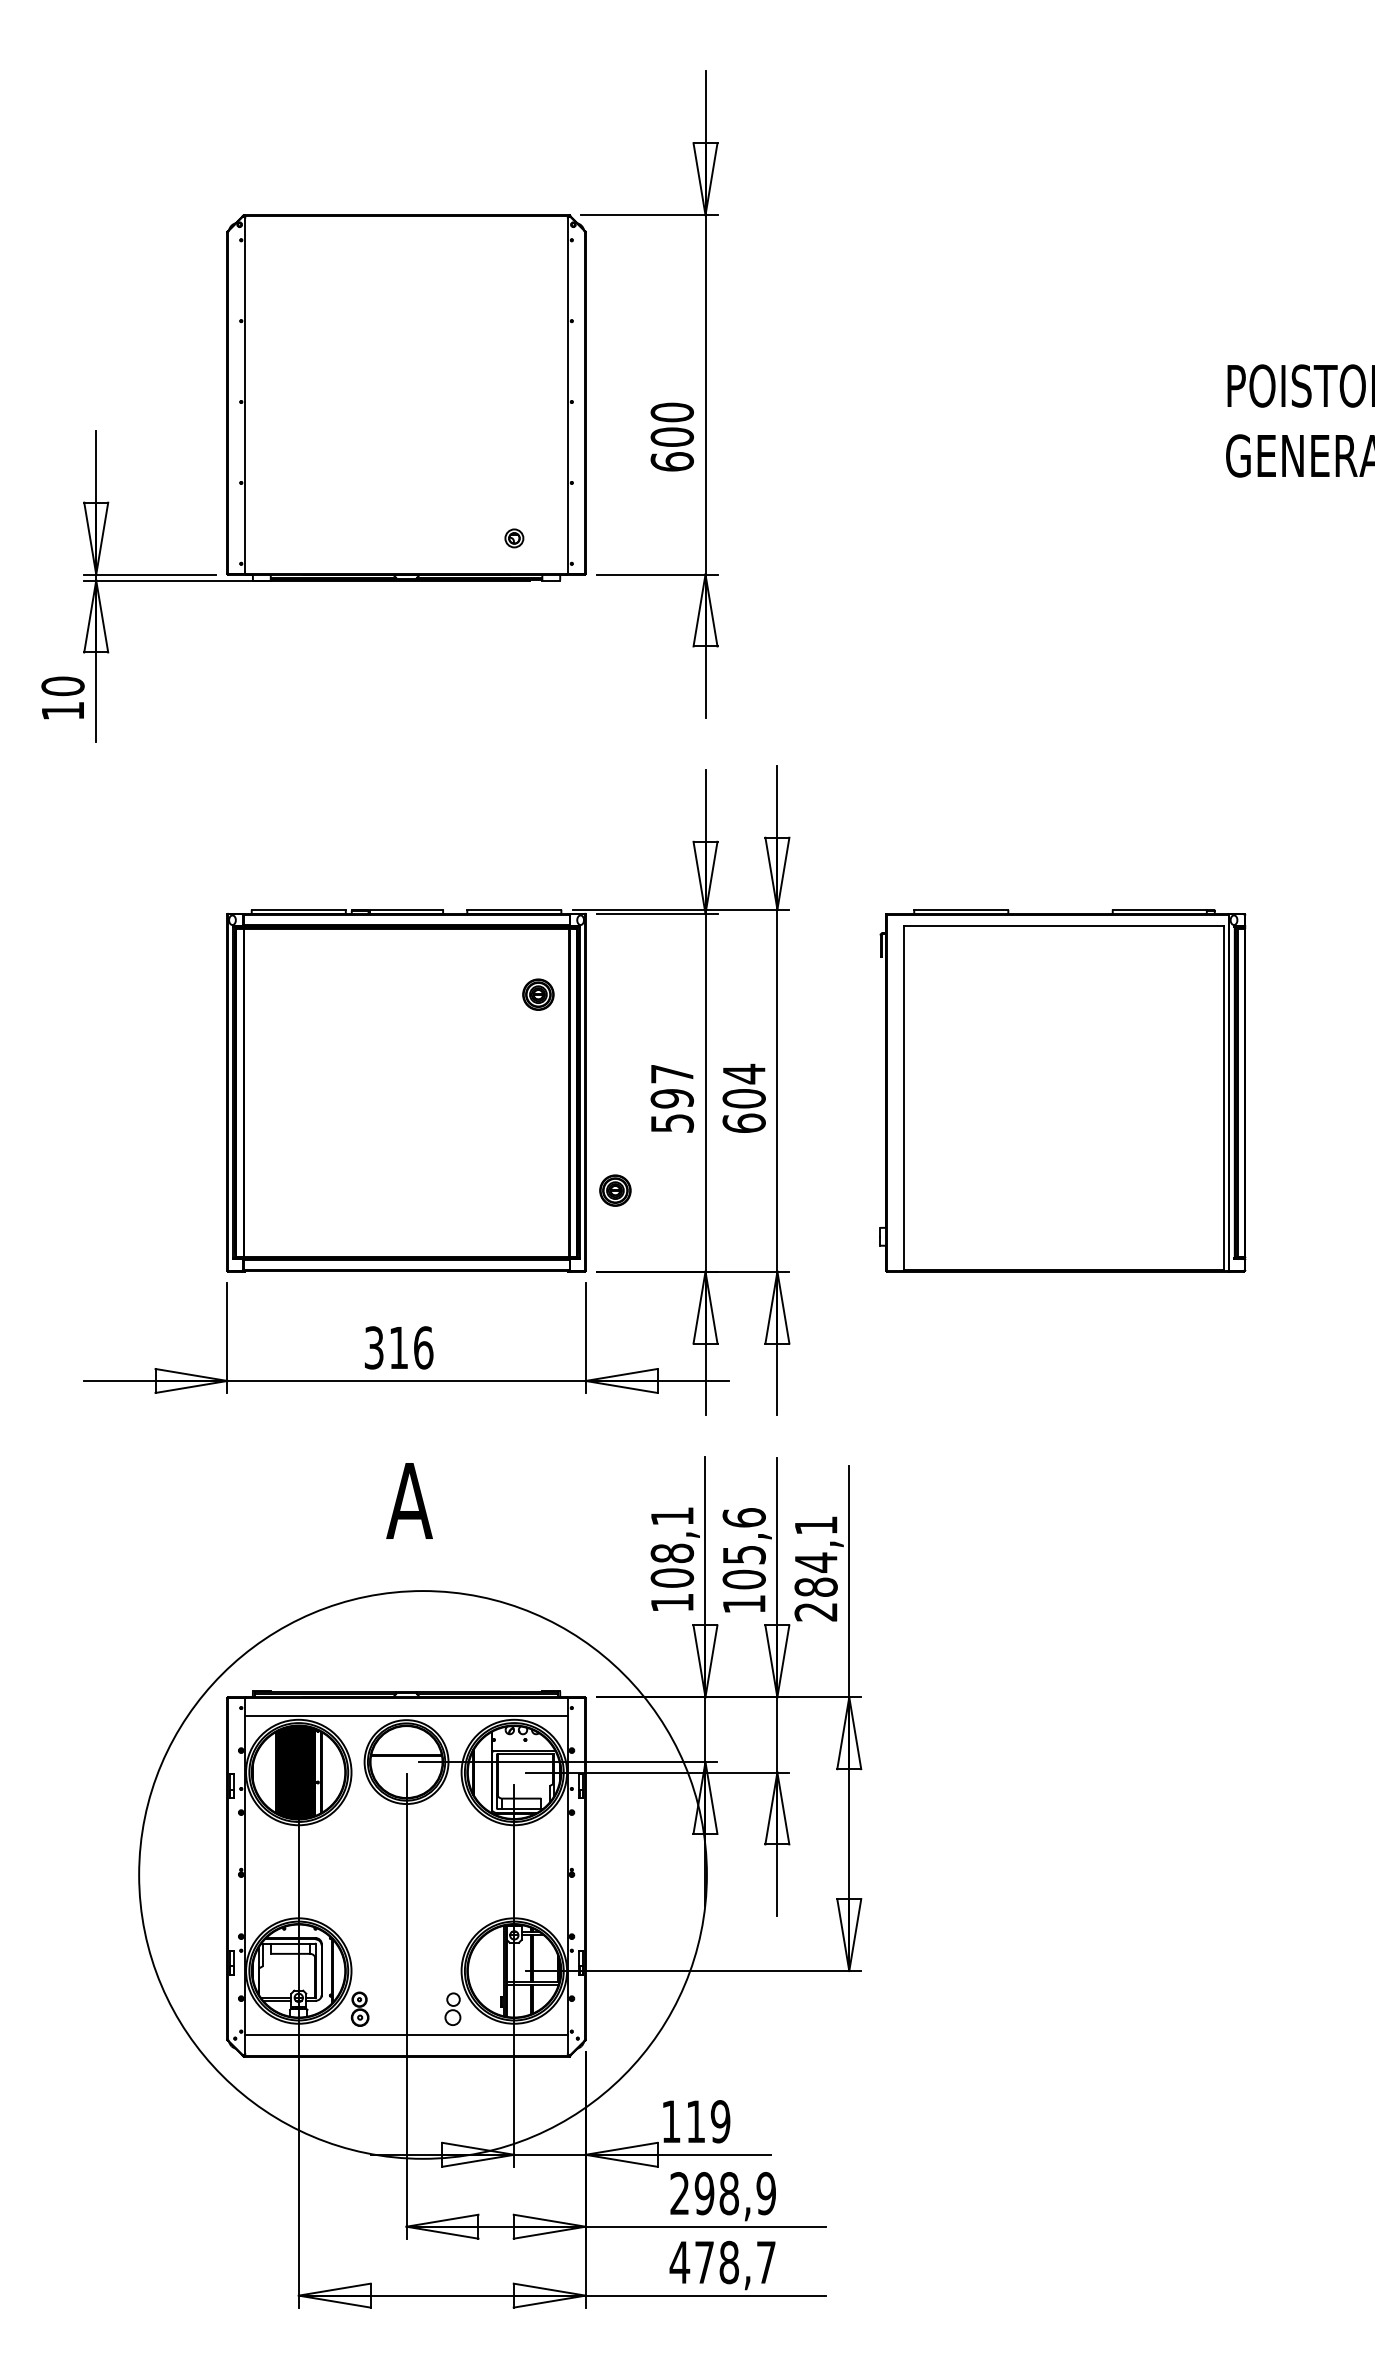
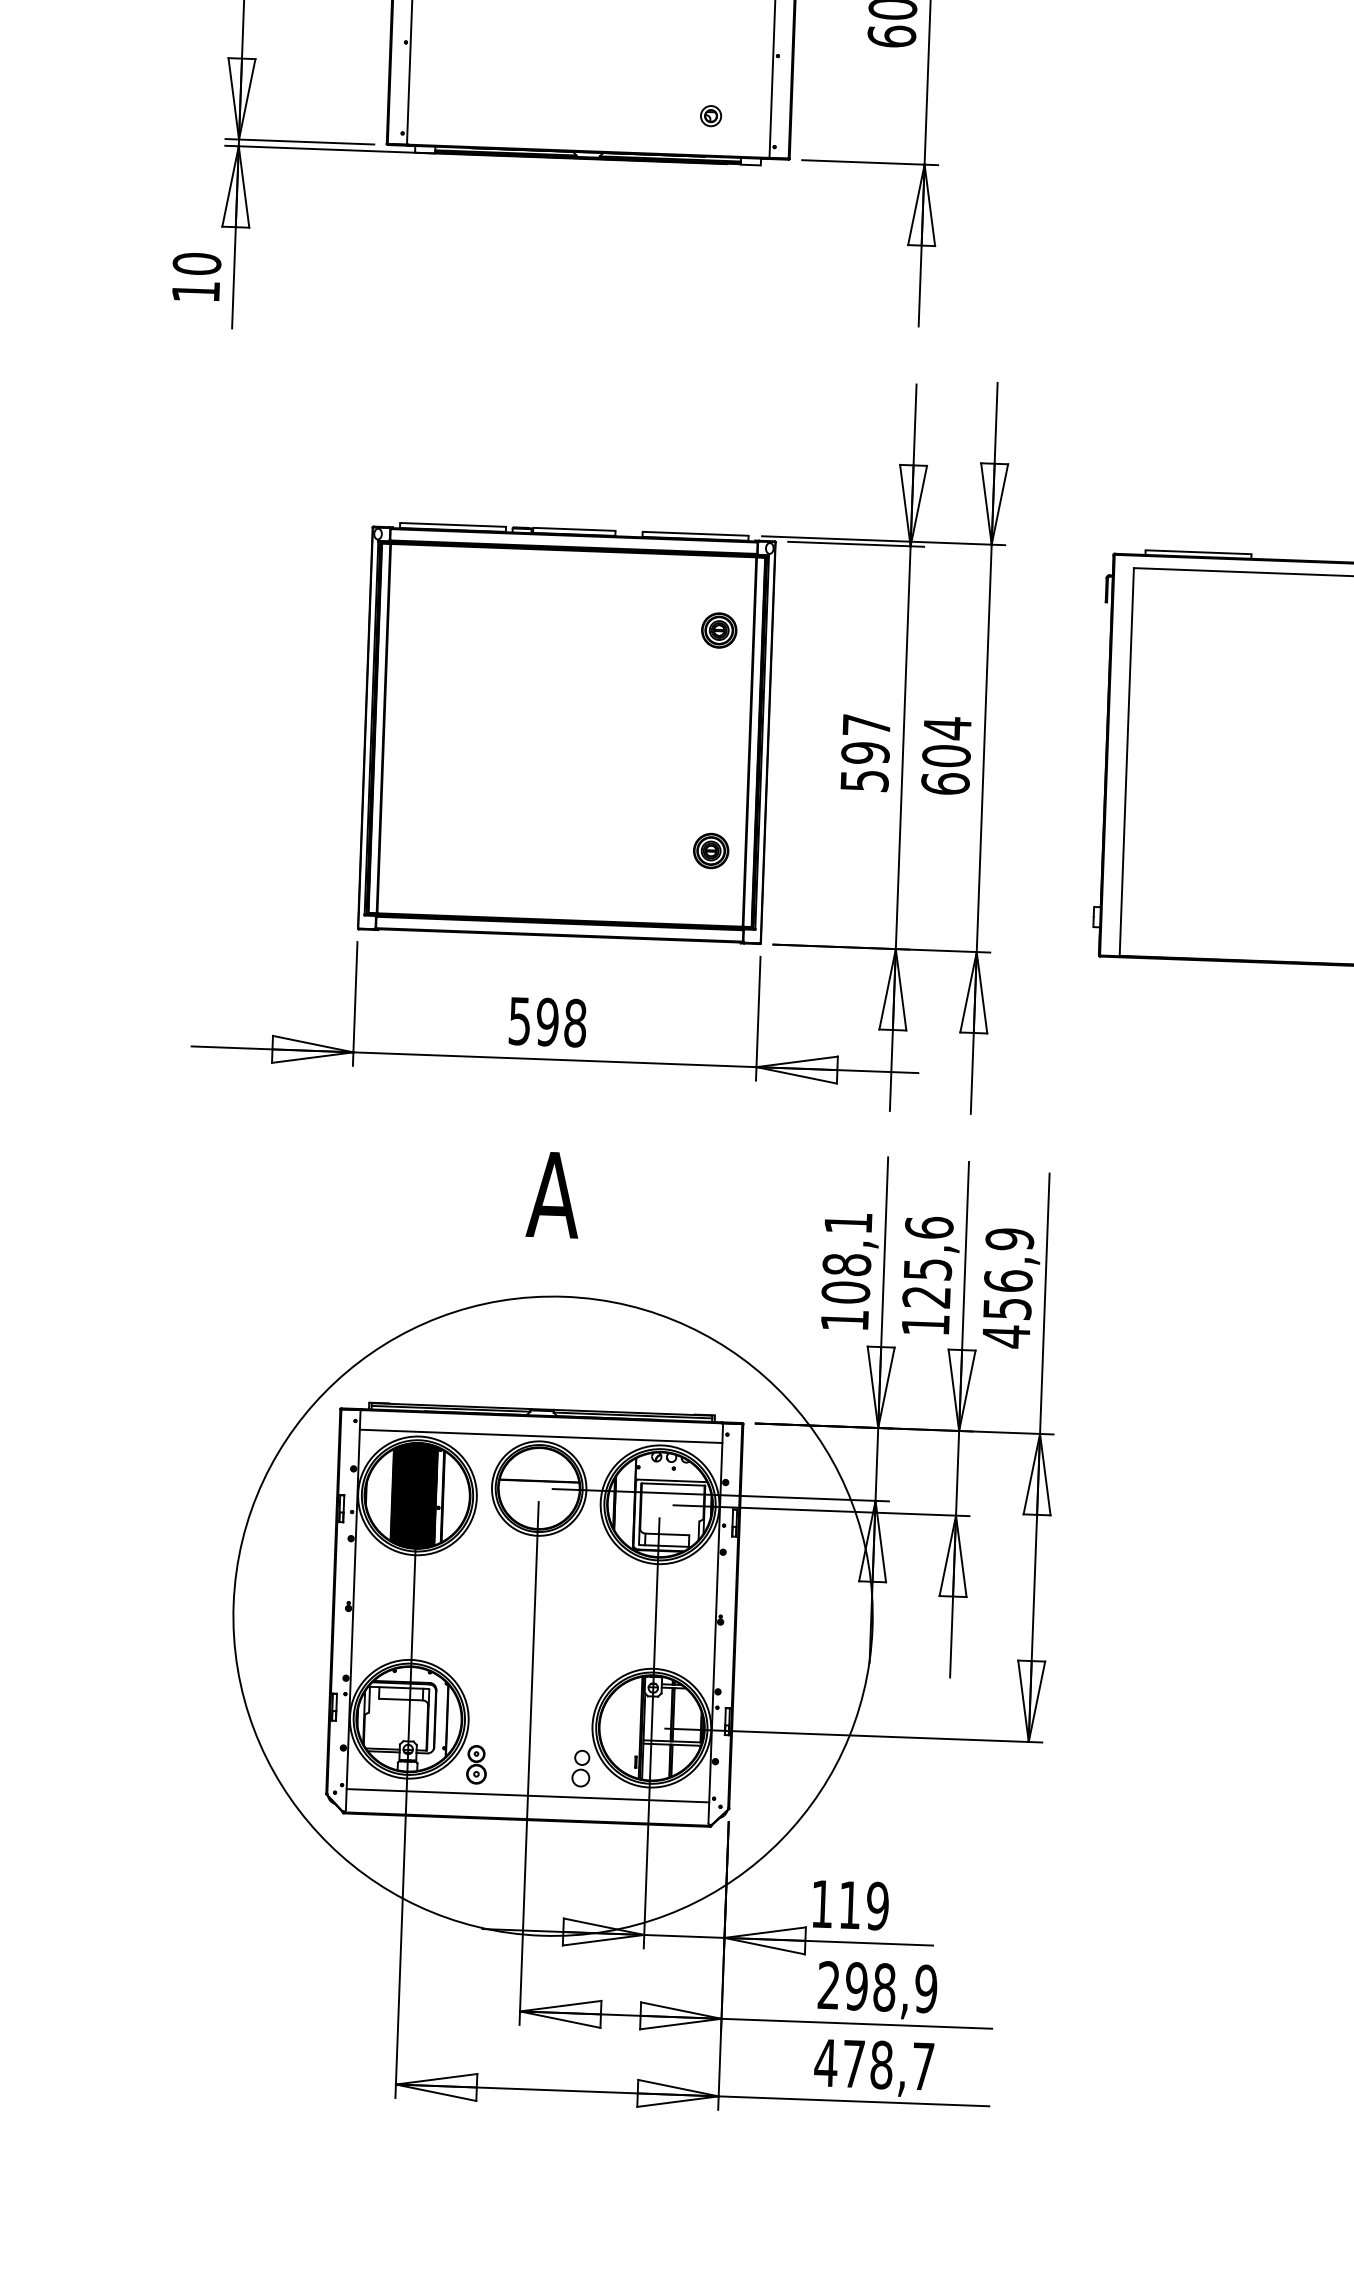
part: (615, 1190) -> (711, 850), moved
text: (399, 1347) -> (548, 1021), 316 -> 598
text: (815, 1569) -> (1007, 1288), 284,1 -> 456,9
text: (743, 1579) -> (925, 1297), 105,6 -> 125,6

